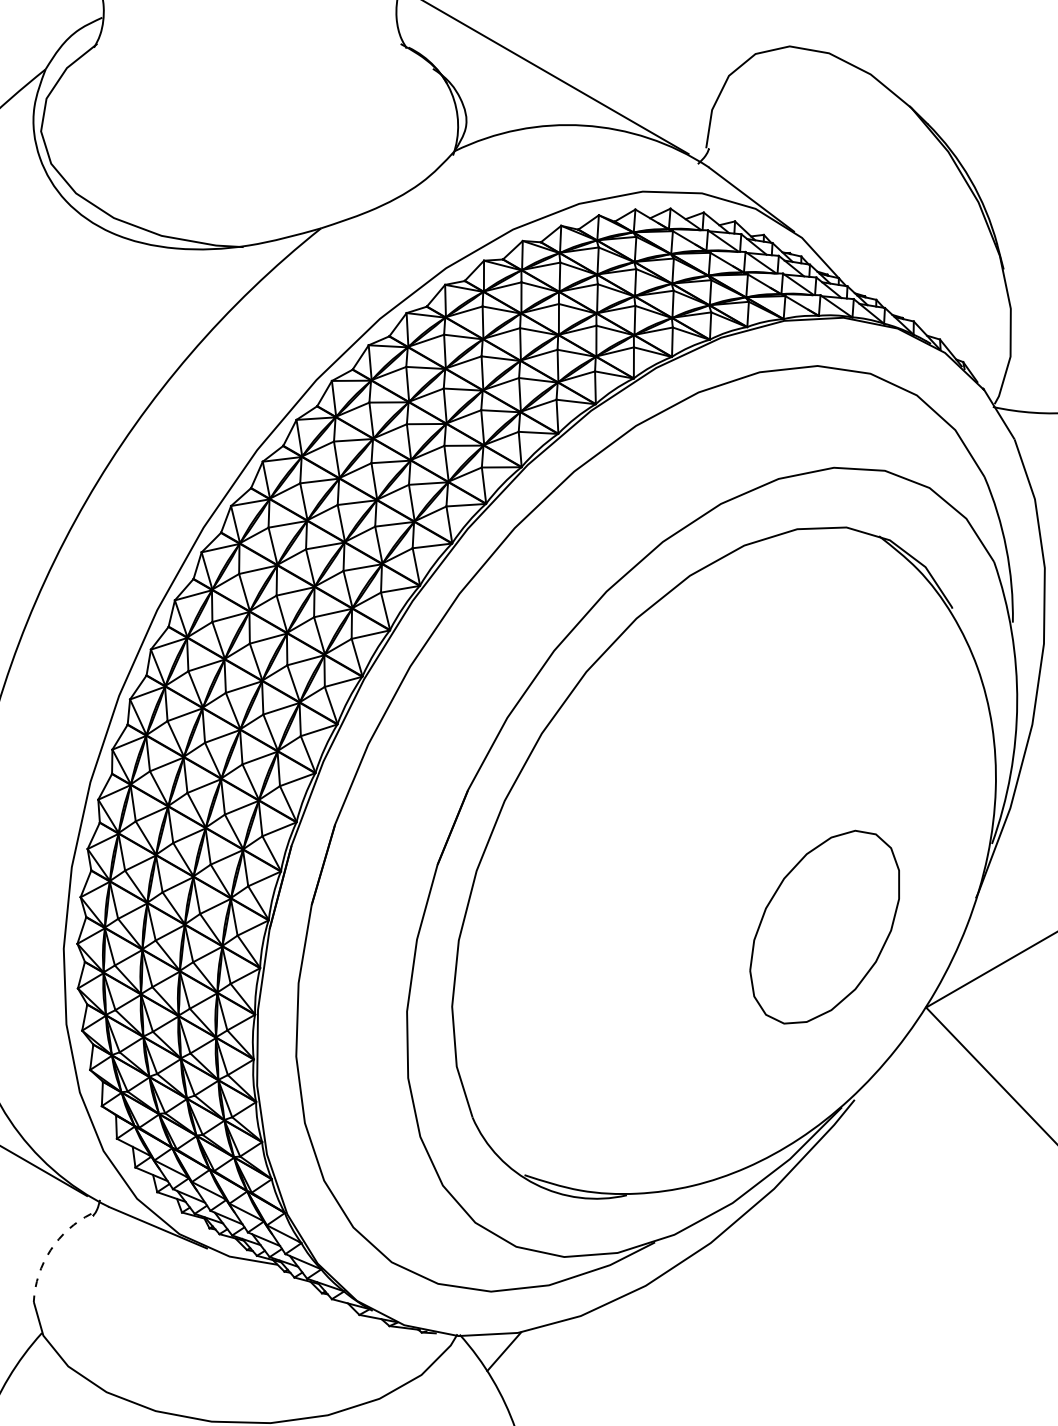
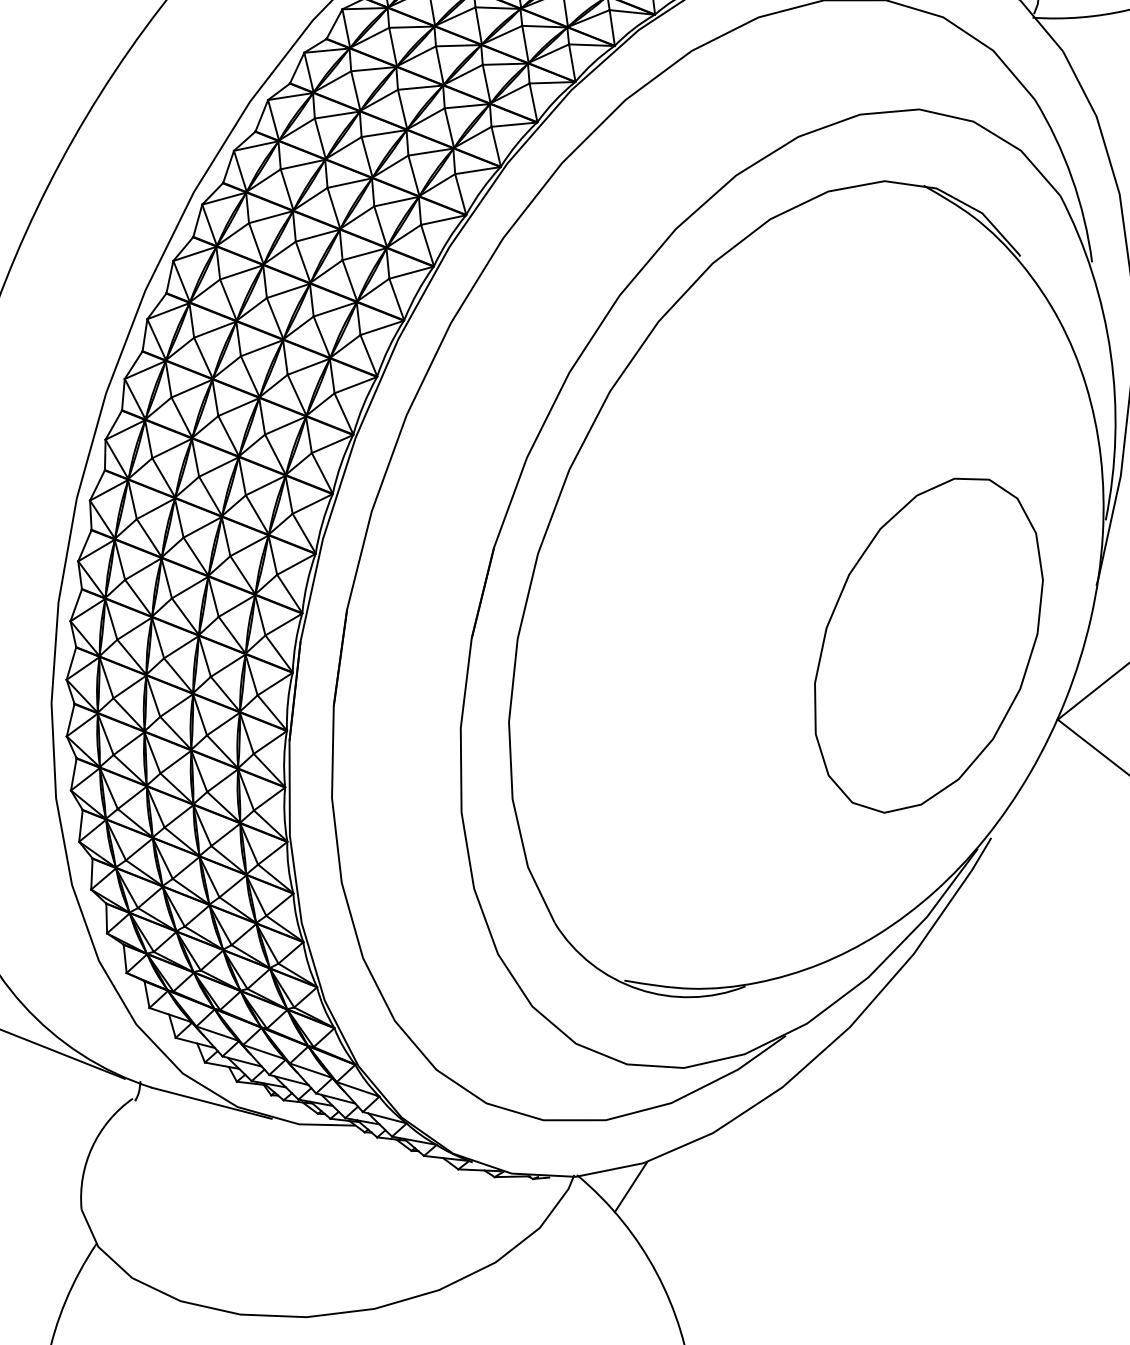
part: (824, 926) -> (927, 643), size x1.43
arc: (50, 1250) -> (92, 1147), dashed -> solid

